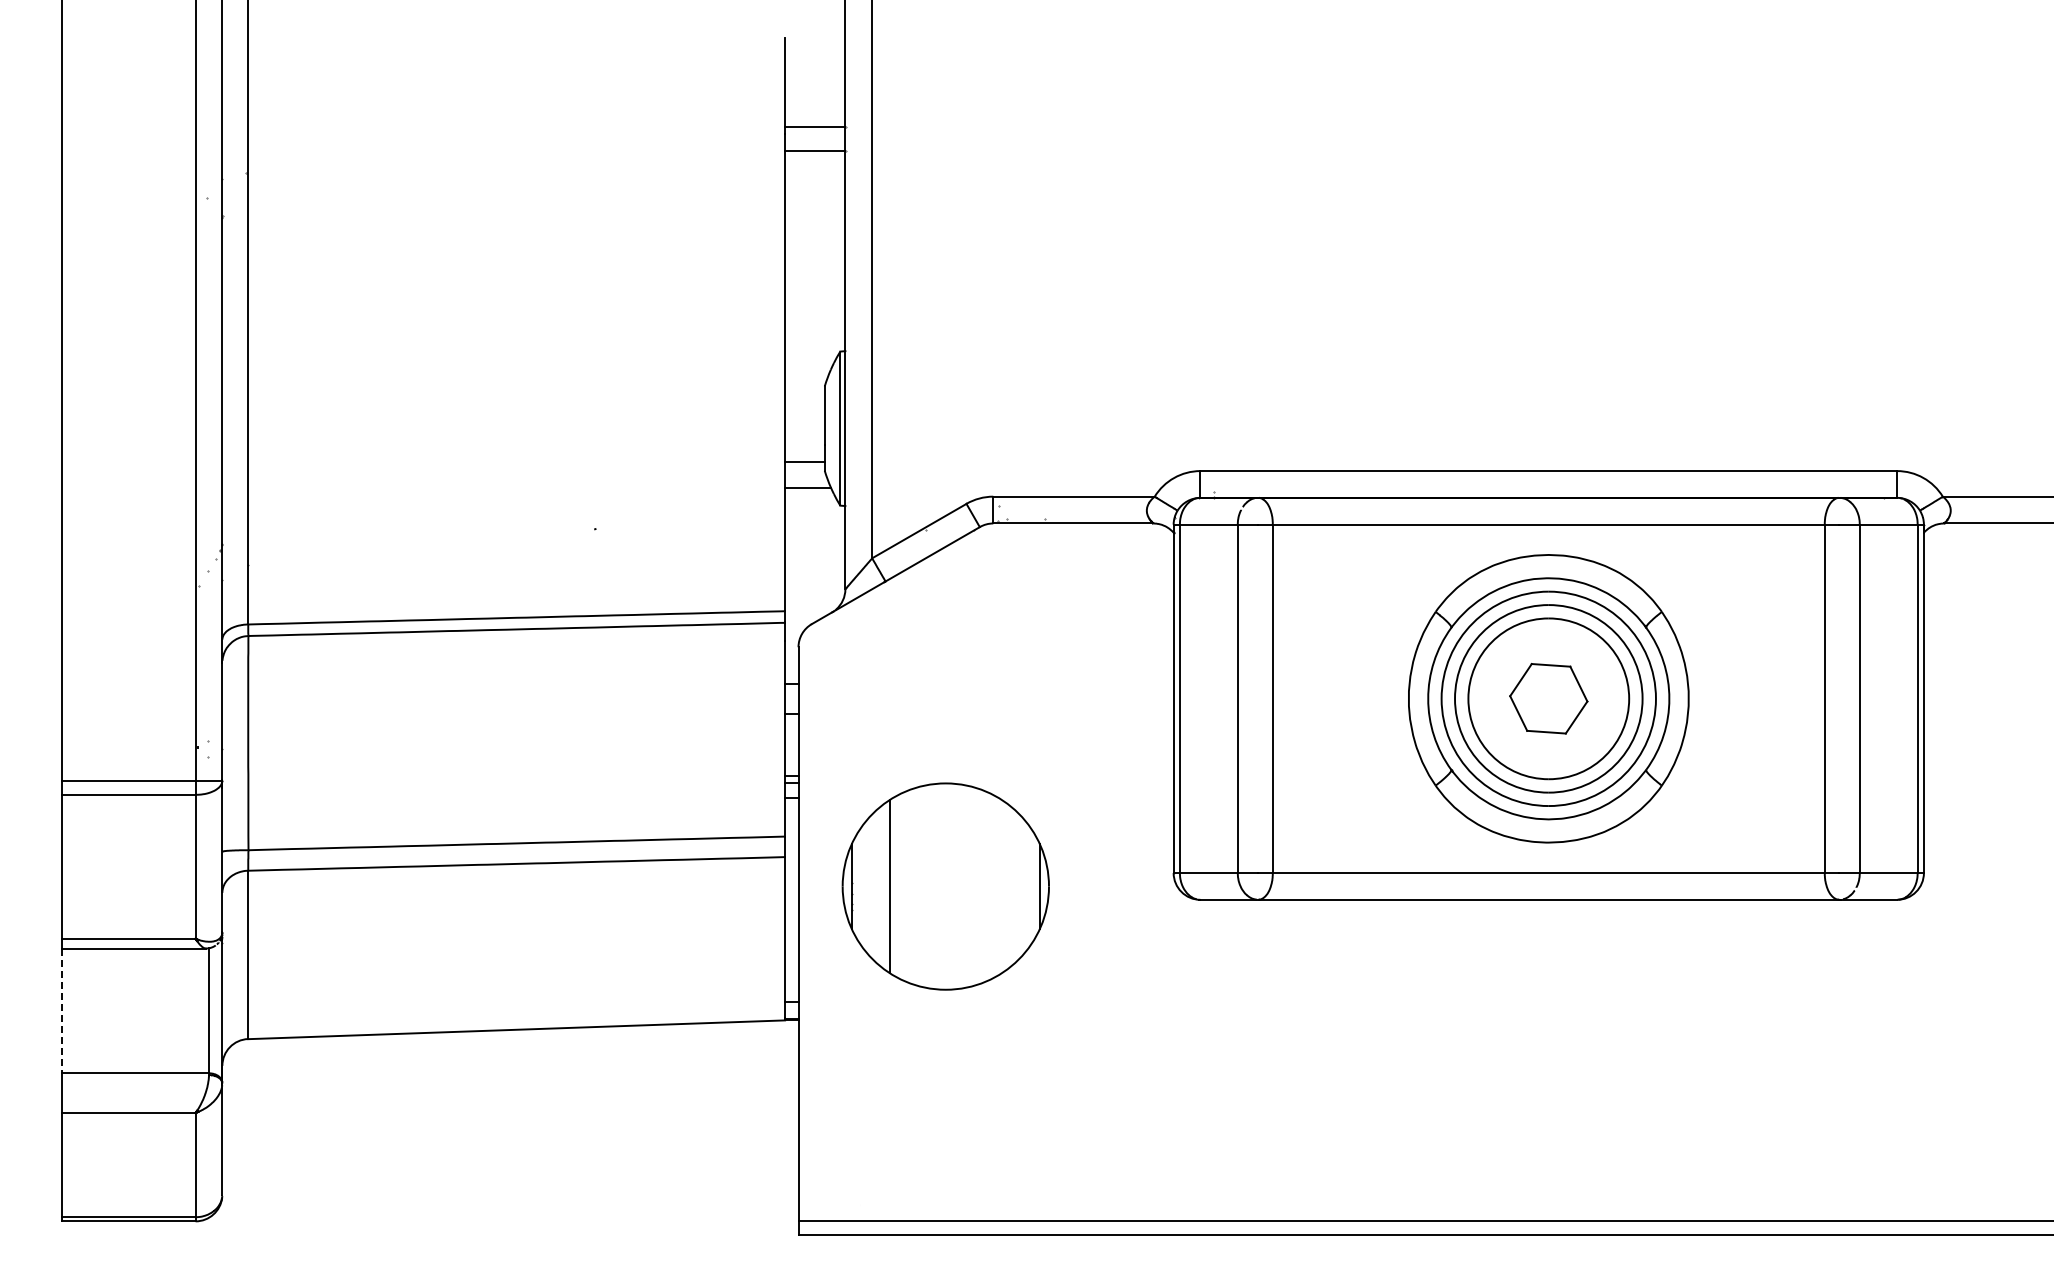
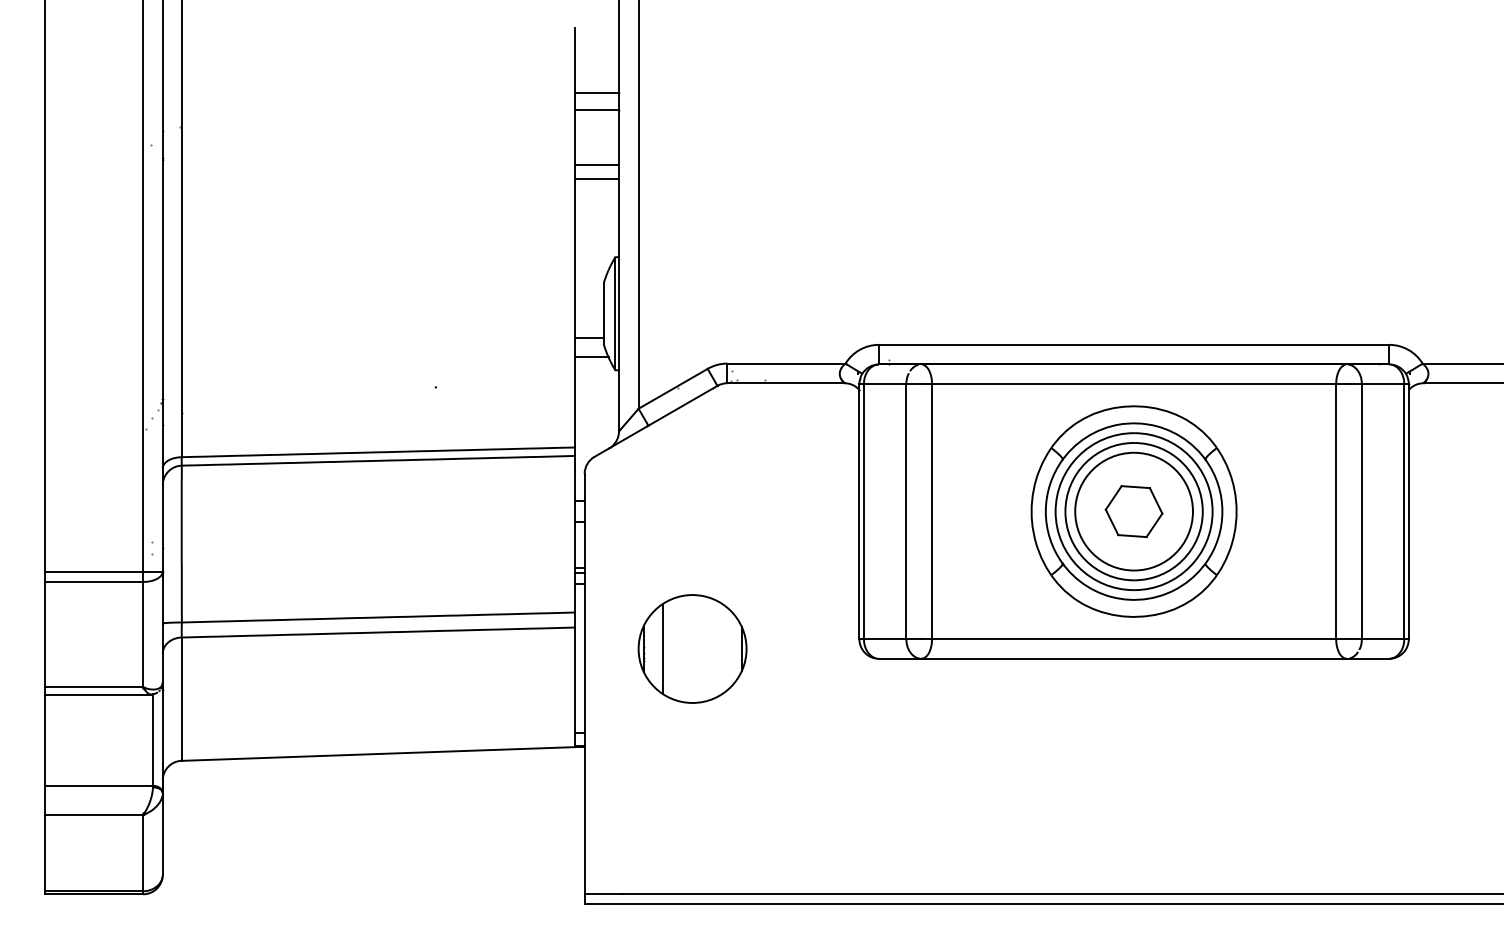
line: (815, 224) -> (597, 164), added
line: (815, 243) -> (597, 178), added
part: (945, 885) -> (692, 648), size x0.71
line: (61, 1011) -> (44, 740), dashed -> solid

